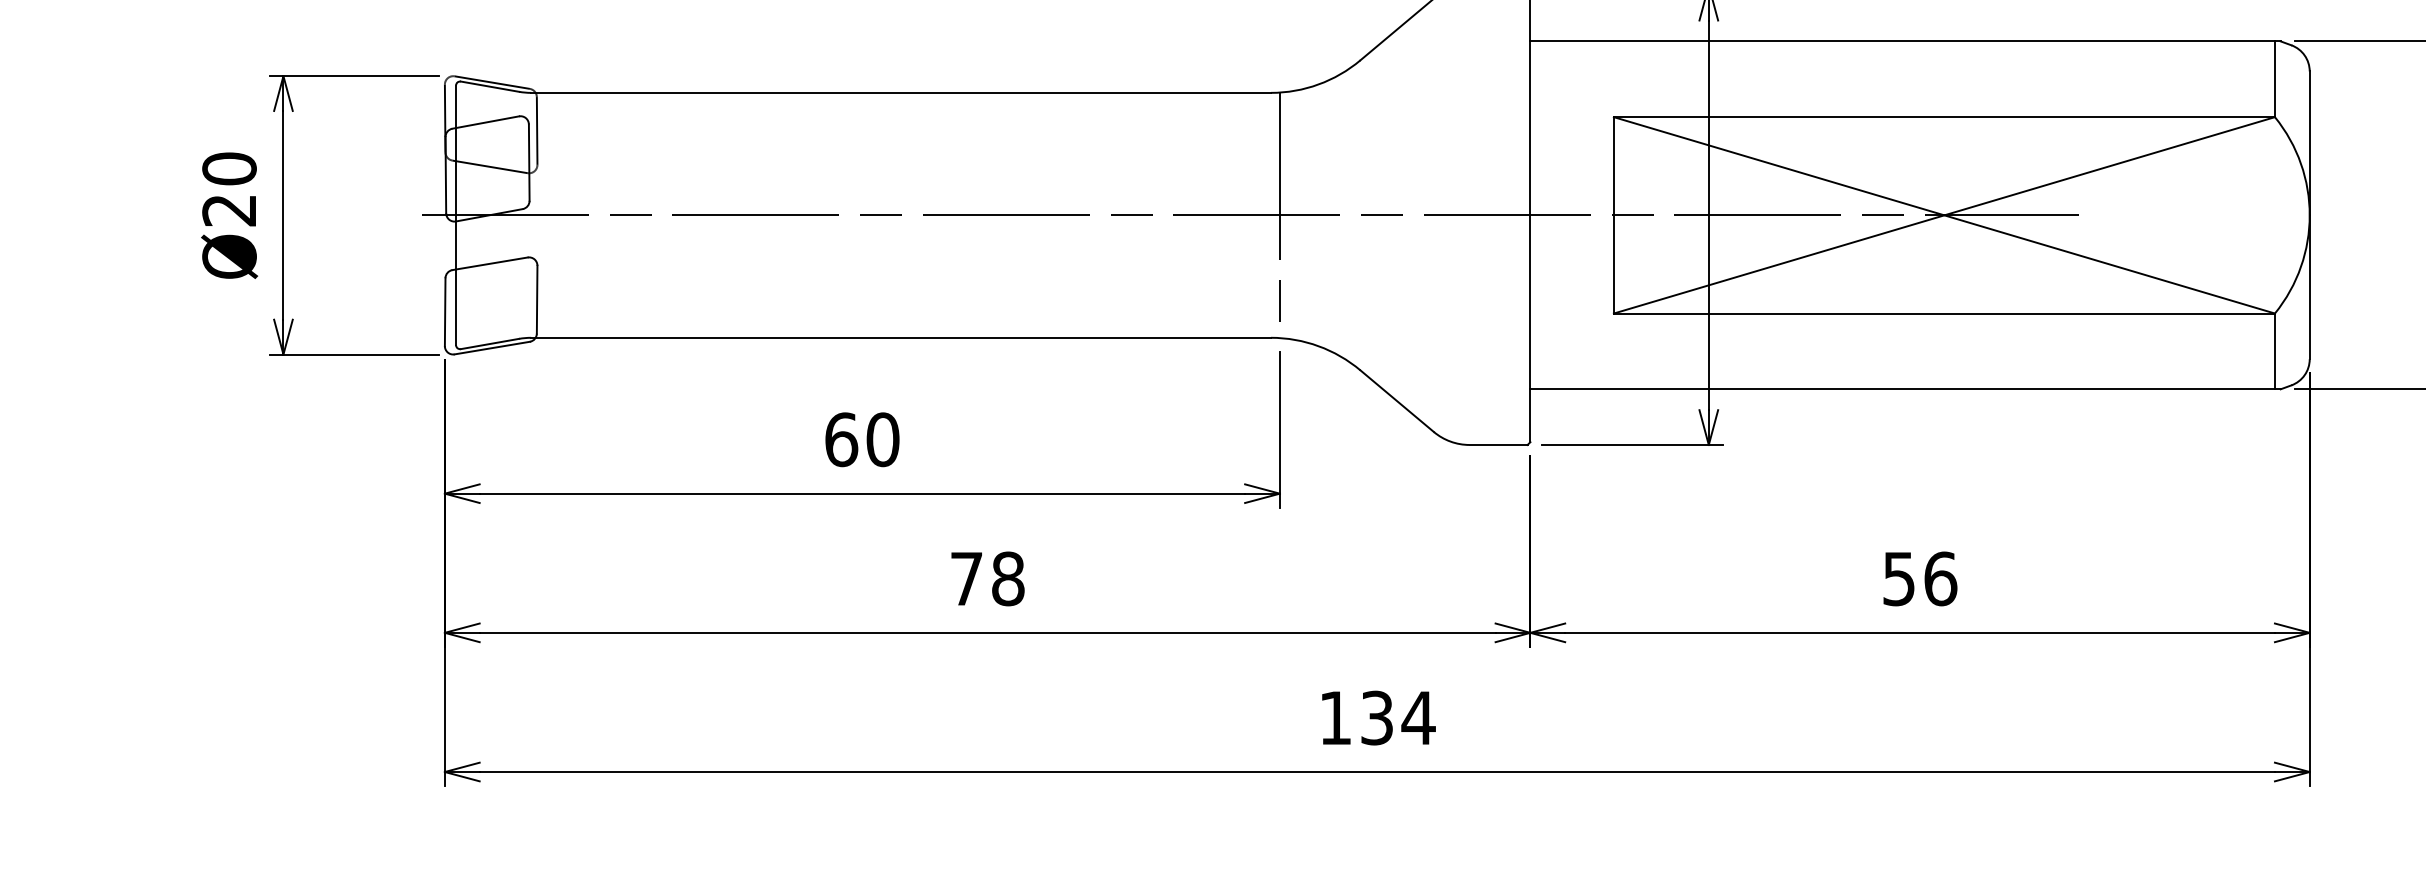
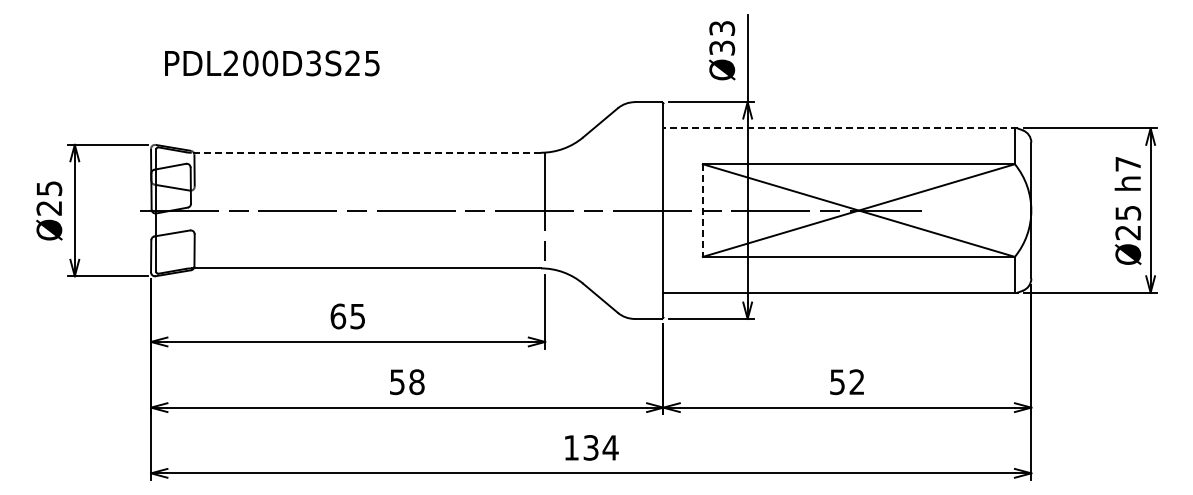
line: (1905, 41) -> (840, 128), solid -> dashed
line: (901, 92) -> (366, 152), solid -> dashed
text: (229, 168) -> (49, 188), Ø20 -> Ø25
line: (1613, 217) -> (702, 211), solid -> dashed
text: (882, 439) -> (357, 316), 60 -> 65
text: (967, 579) -> (397, 382), 78 -> 58
text: (1939, 579) -> (856, 382), 56 -> 52

